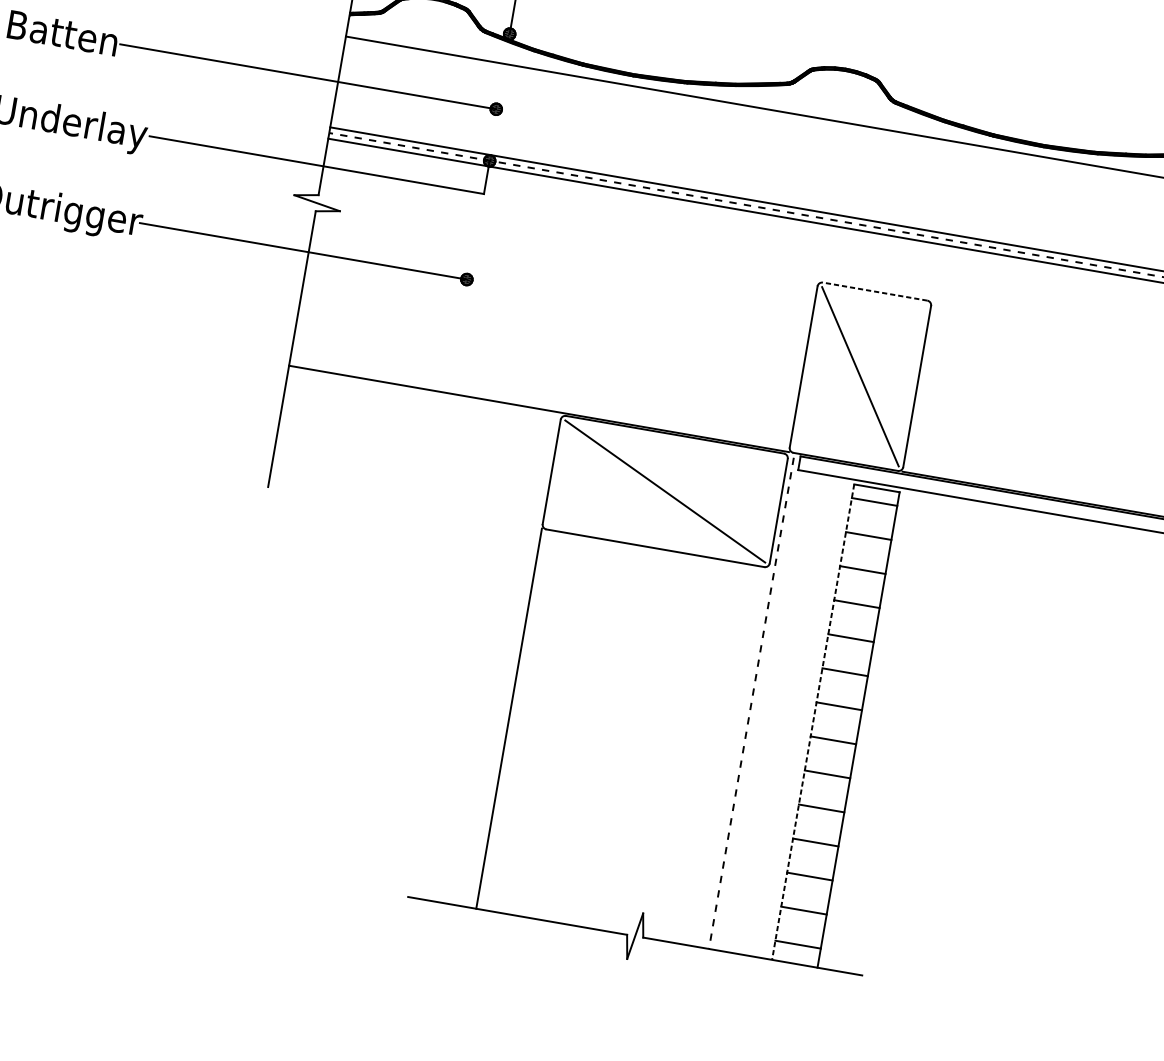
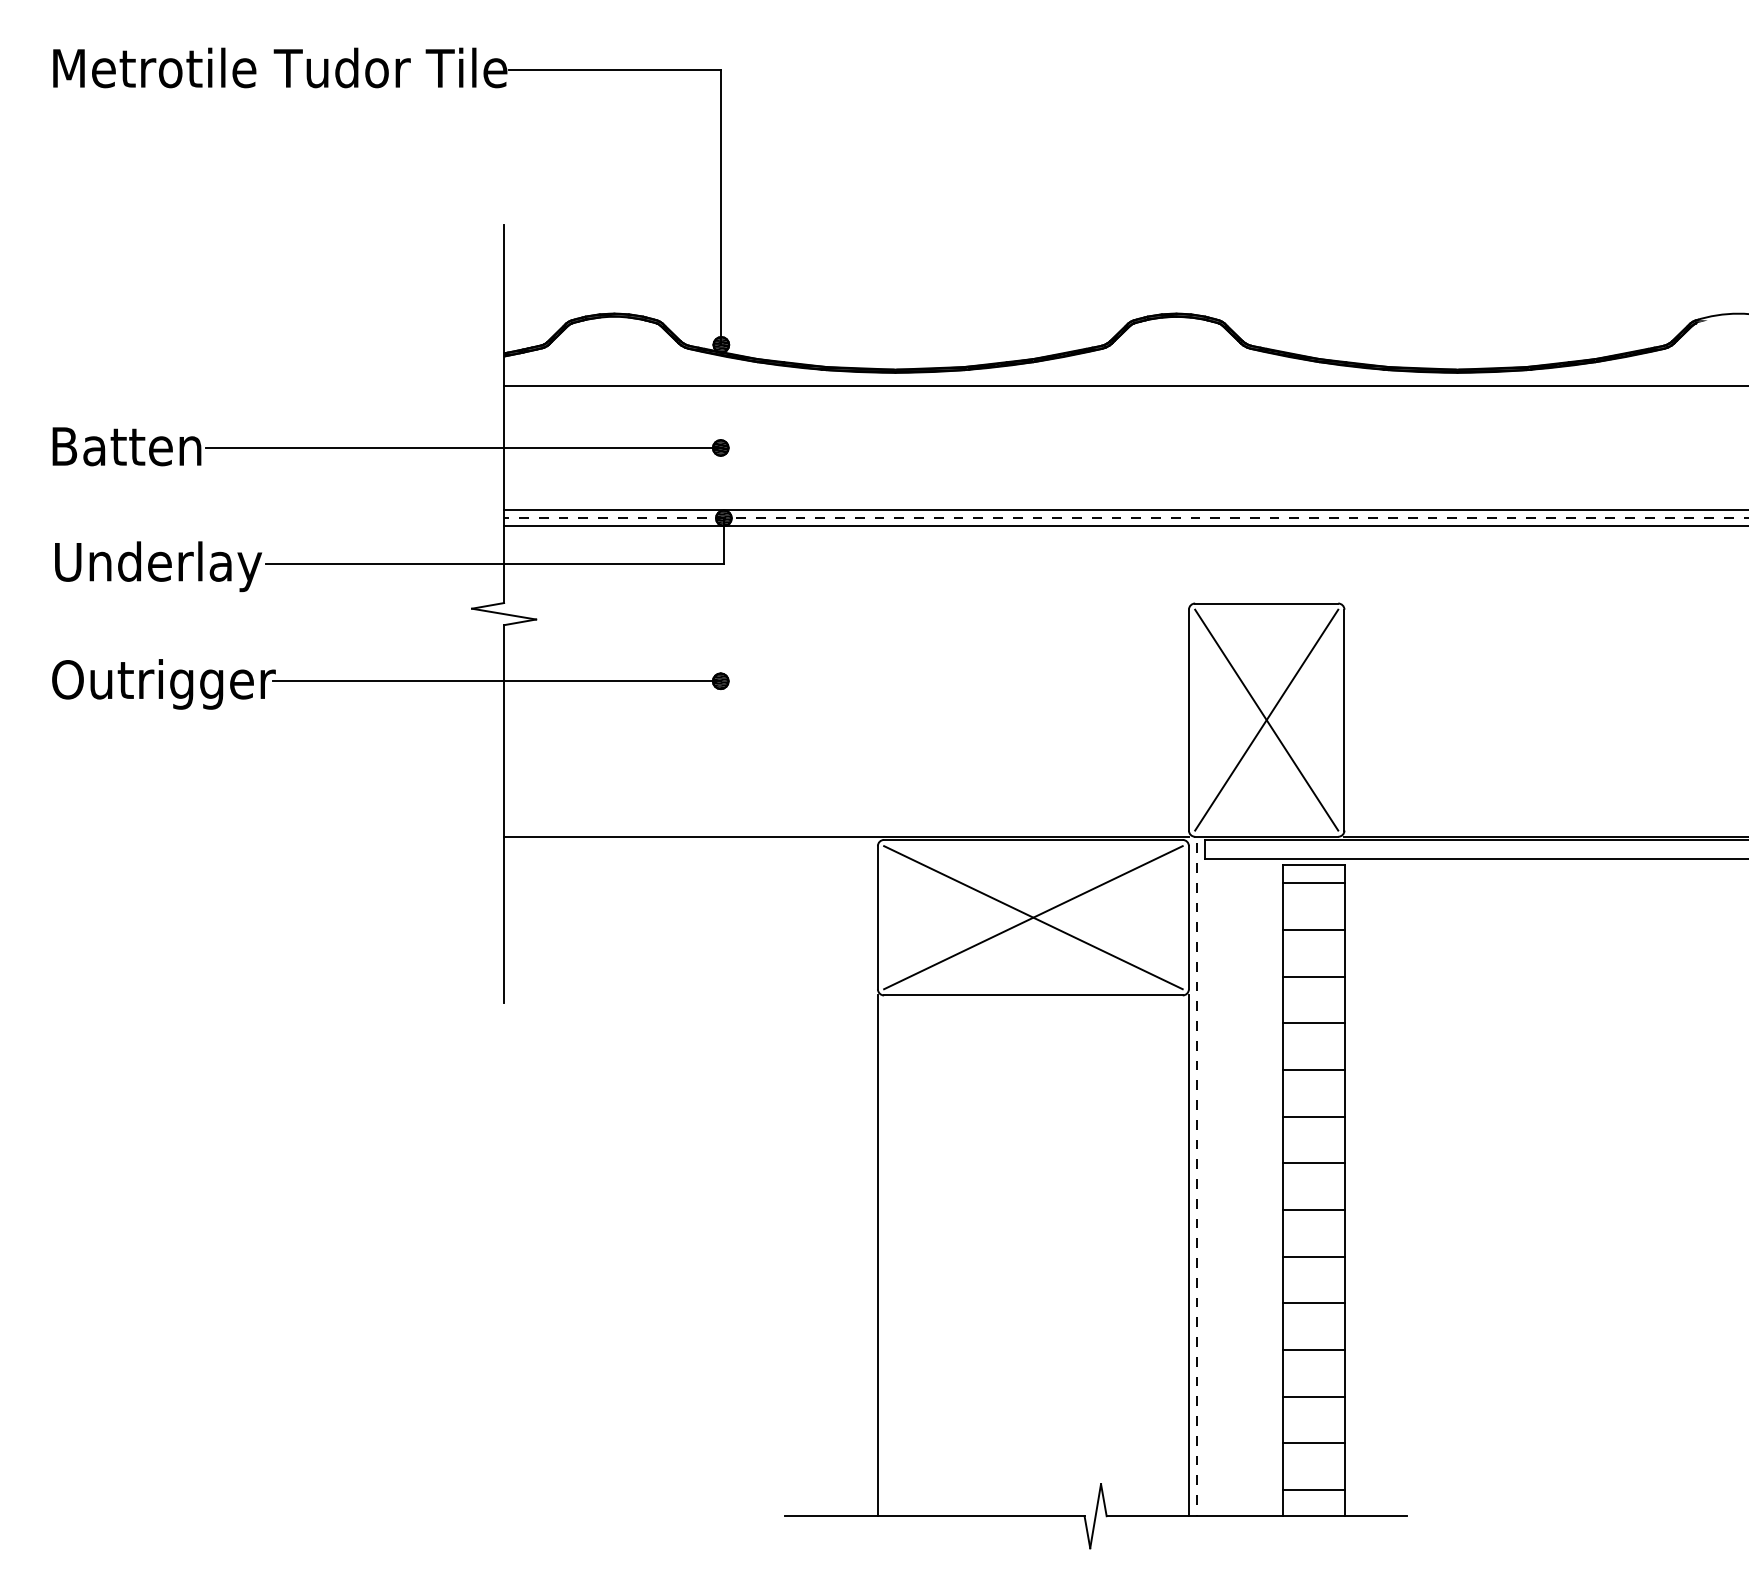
line: (874, 291) -> (1266, 603), dashed -> solid
line: (860, 376) -> (1266, 719), added
line: (665, 491) -> (1033, 917), added
line: (813, 722) -> (1283, 1190), dashed -> solid
line: (735, 757) -> (1188, 1255), added

